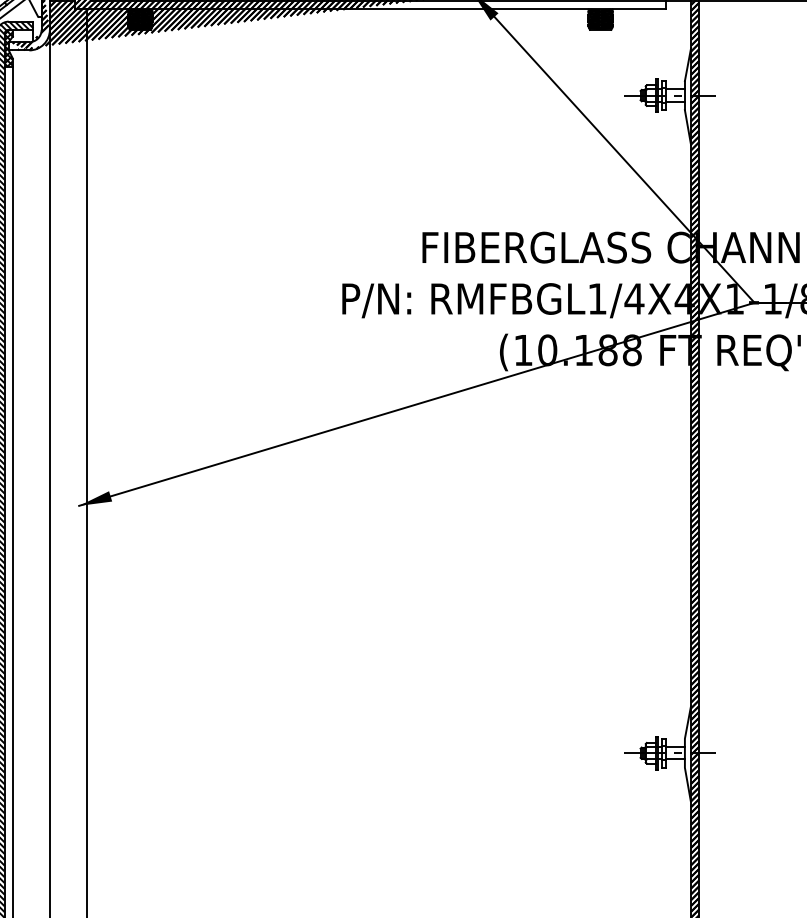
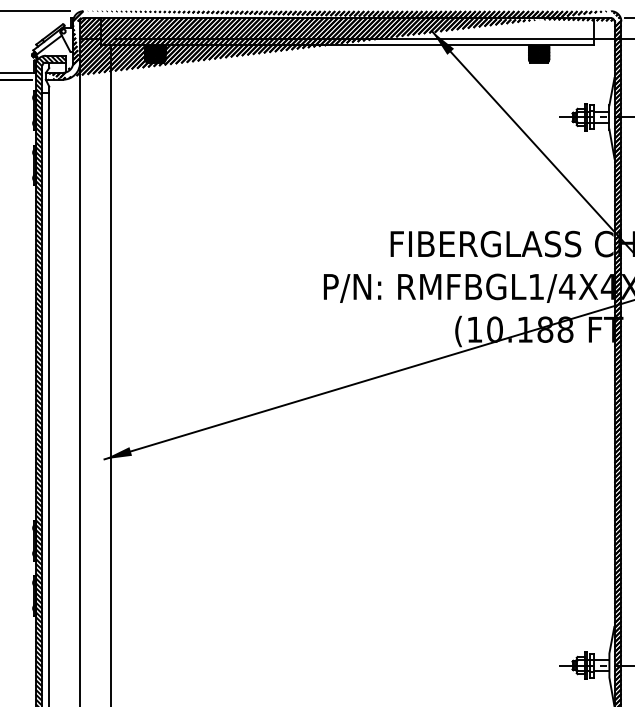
hatch: (8, 47) -> (45, 77), removed

